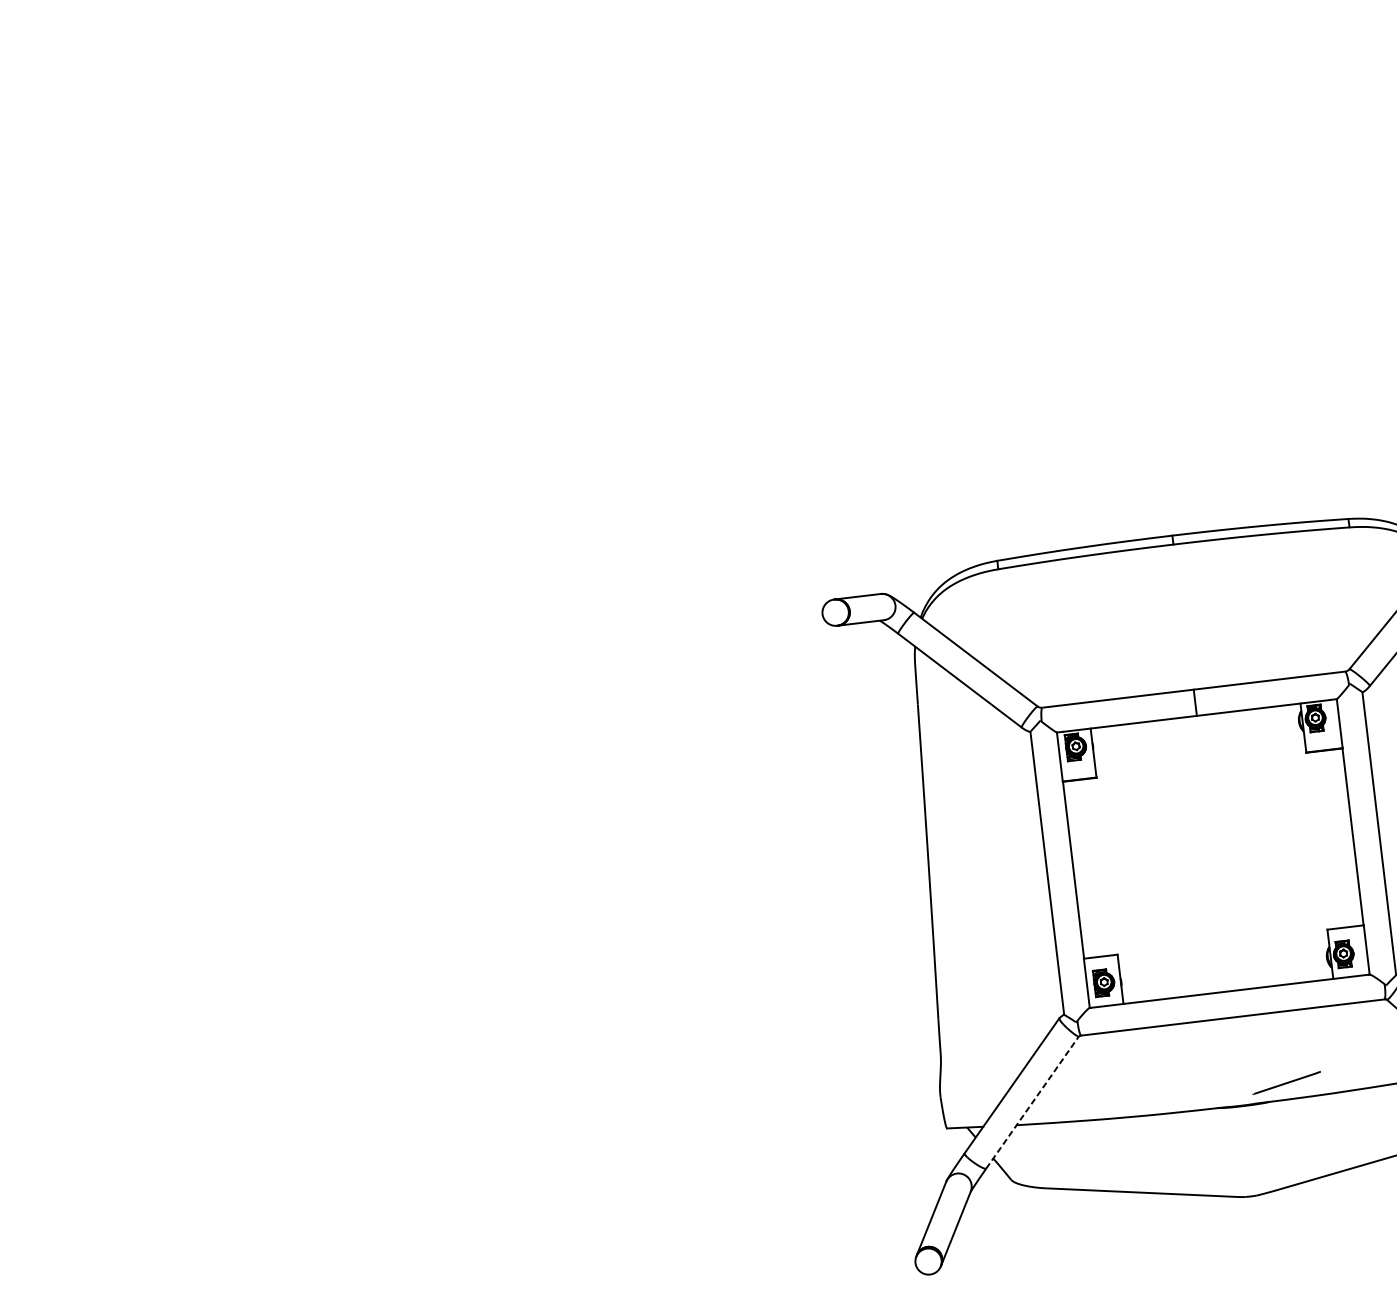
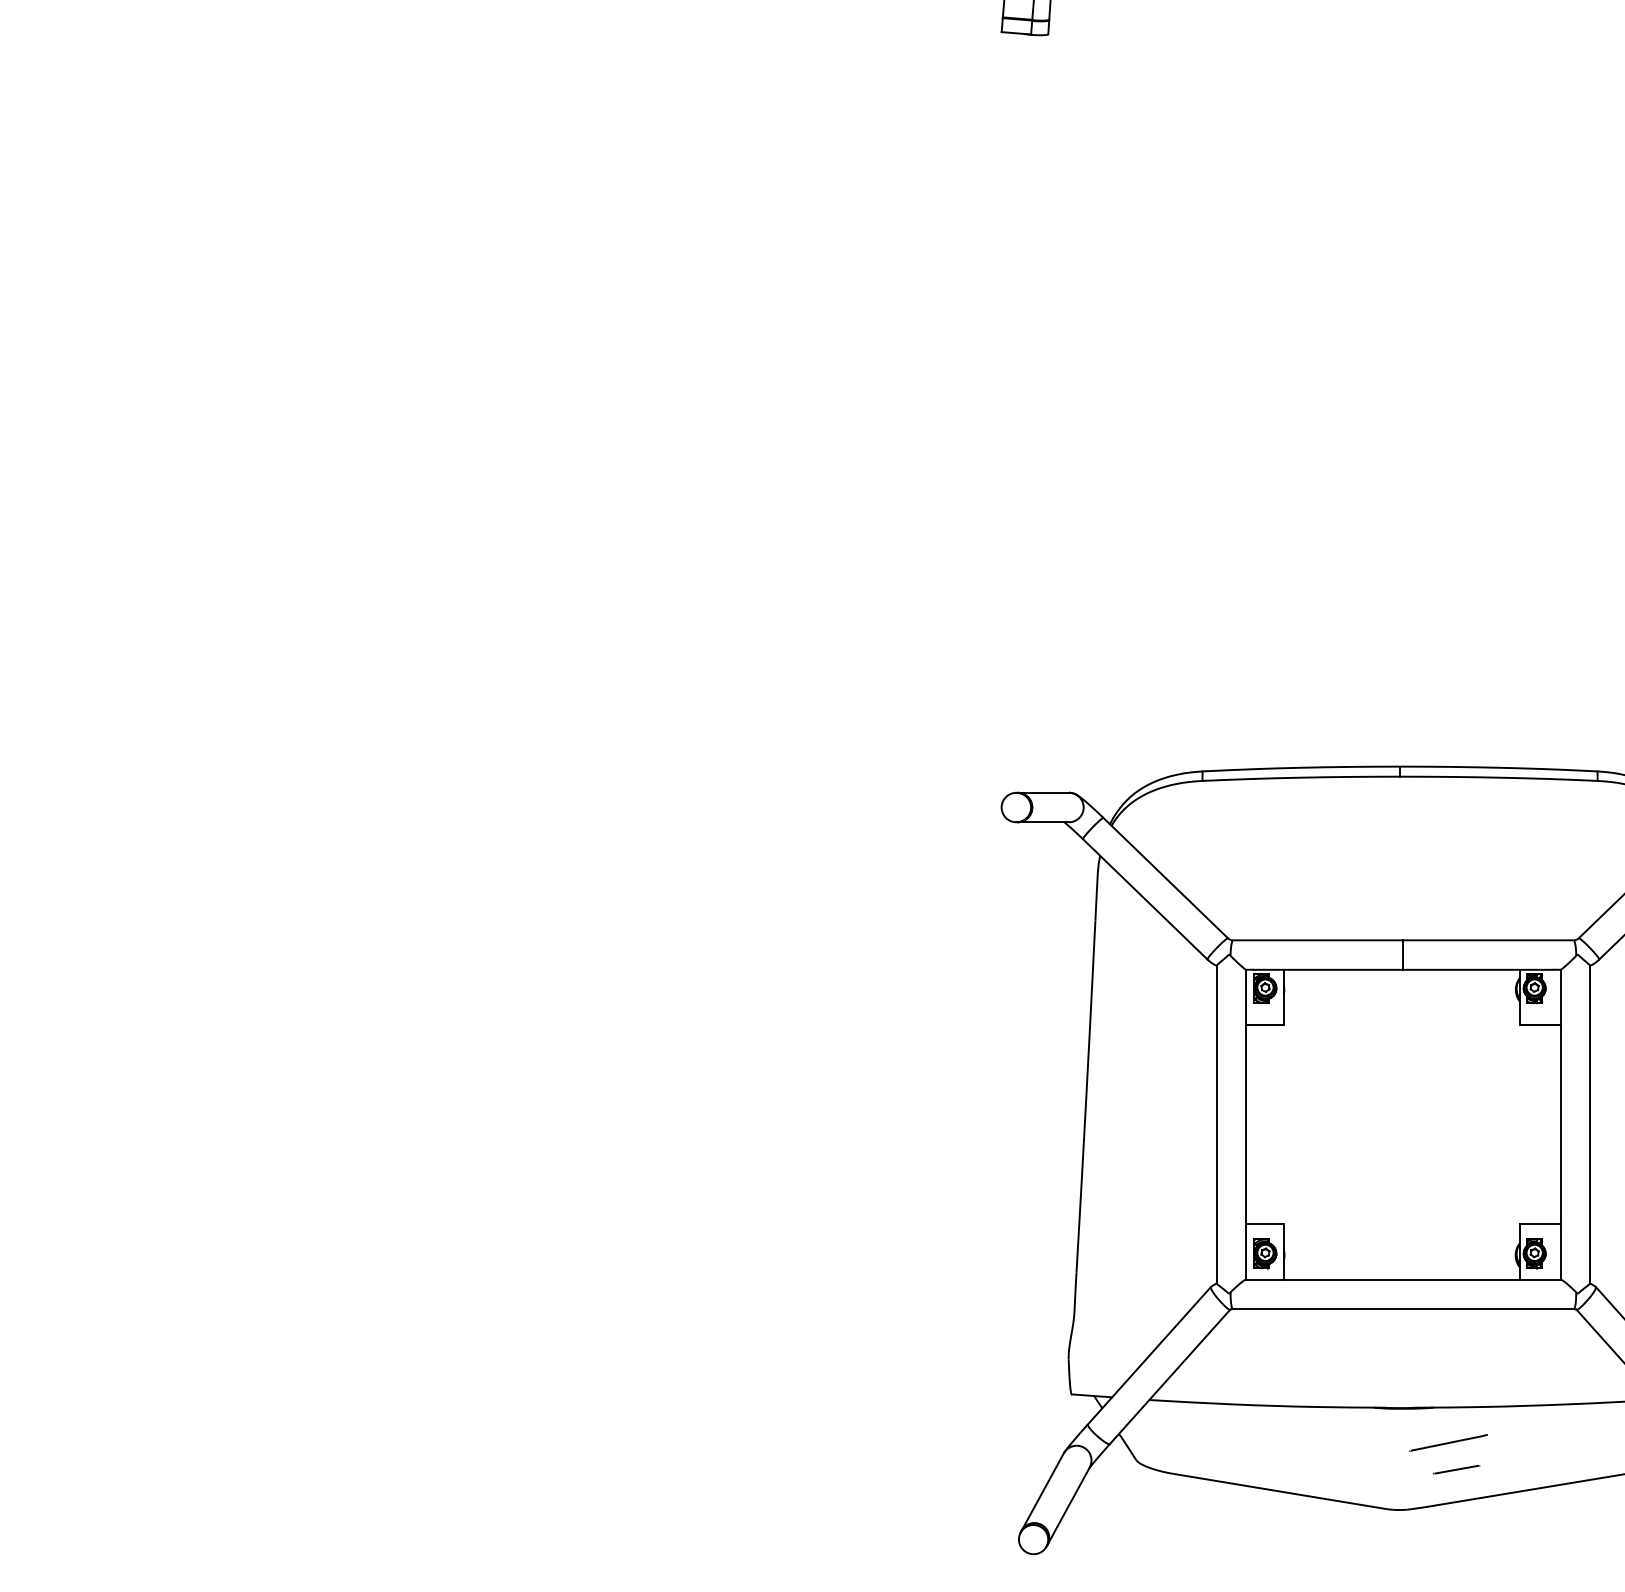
line: (1286, 1082) -> (1448, 1442), moved
line: (1032, 1102) -> (1170, 1376), dashed -> solid
line: (1297, 1154) -> (1456, 1469), added

